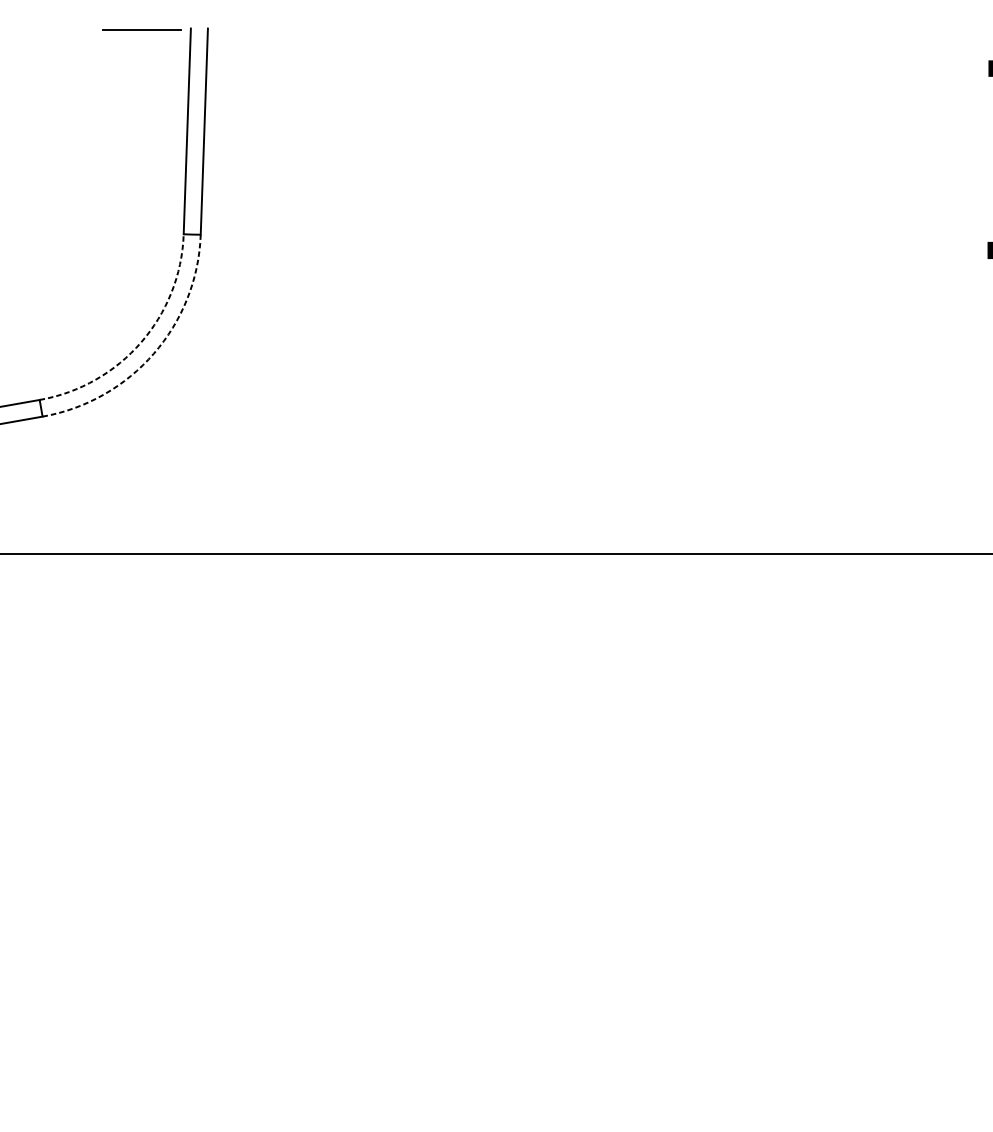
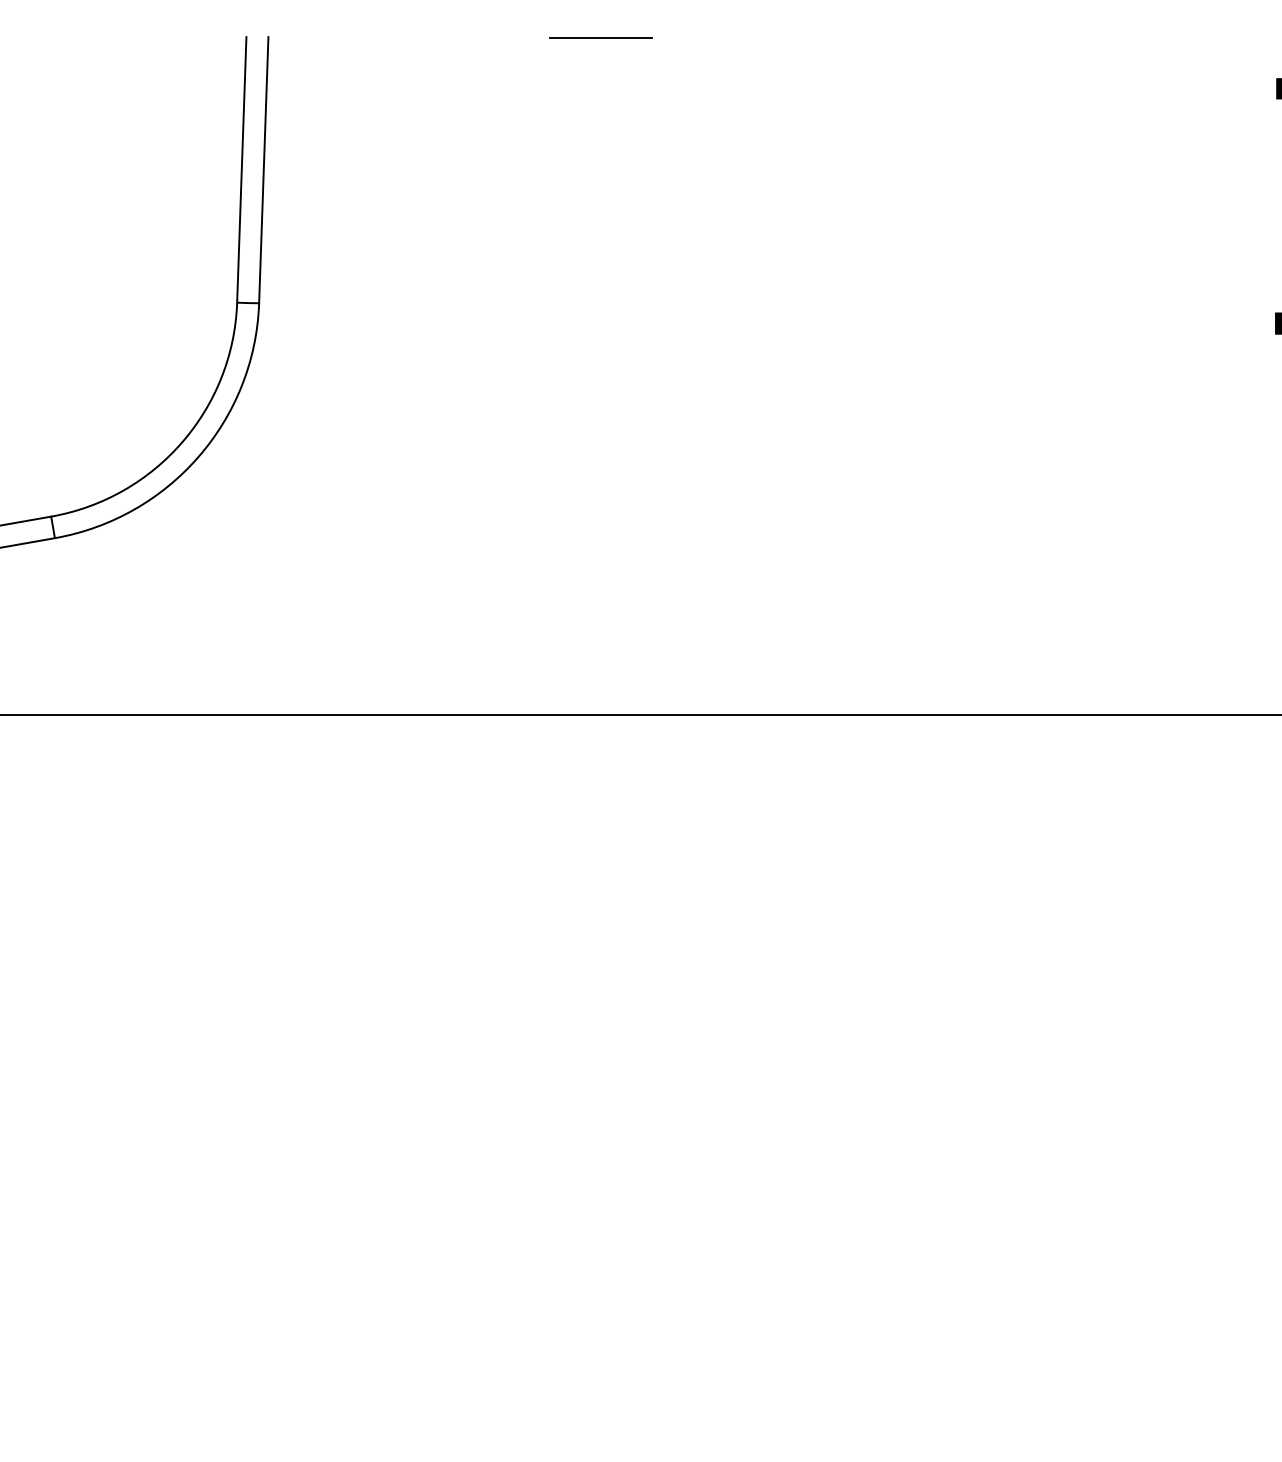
line: (141, 28) -> (600, 37), moved
arc: (141, 342) -> (182, 442), dashed -> solid
arc: (153, 353) -> (198, 456), dashed -> solid

